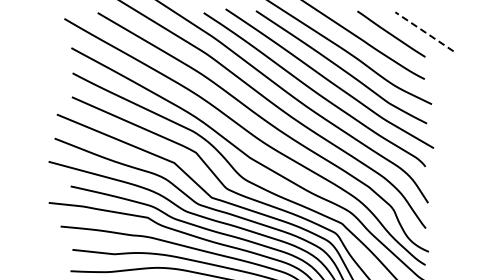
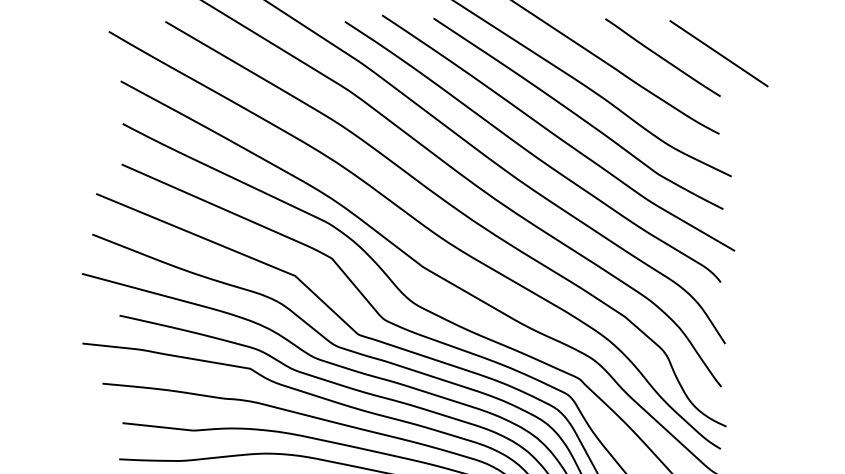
line: (423, 31) -> (717, 53), dashed -> solid

